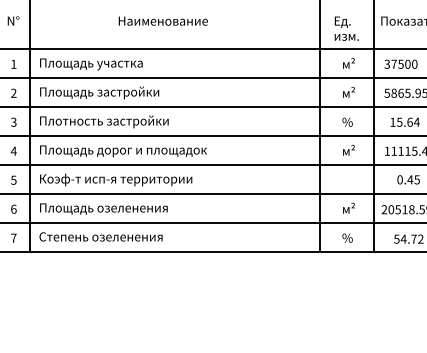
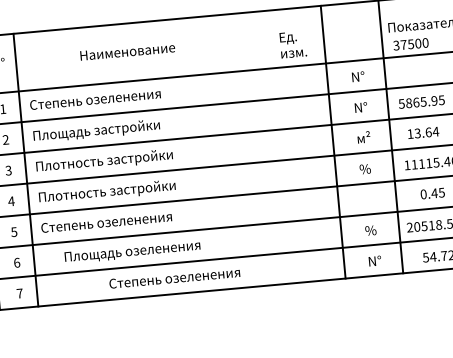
text: (162, 20) -> (126, 51), moved
text: (346, 28) -> (292, 44), moved
text: (348, 63) -> (357, 76), м² -> N°
text: (400, 63) -> (410, 43), moved
text: (100, 64) -> (94, 101), Площадь участка -> Степень озеленения
text: (348, 92) -> (360, 106), м² -> N°
text: (348, 120) -> (363, 136), % -> м²
text: (399, 121) -> (417, 132), 15.64 -> 13.64
text: (348, 149) -> (366, 167), м² -> %
text: (134, 150) -> (139, 188), Площадь дорог и площадок -> Плотность застройки
text: (115, 179) -> (121, 221), Коэф-т исп-я территории -> Степень озеленения
text: (348, 207) -> (371, 228), м² -> %
text: (103, 208) -> (132, 251), moved
text: (100, 236) -> (174, 277), moved
text: (348, 237) -> (374, 260), % -> N°

